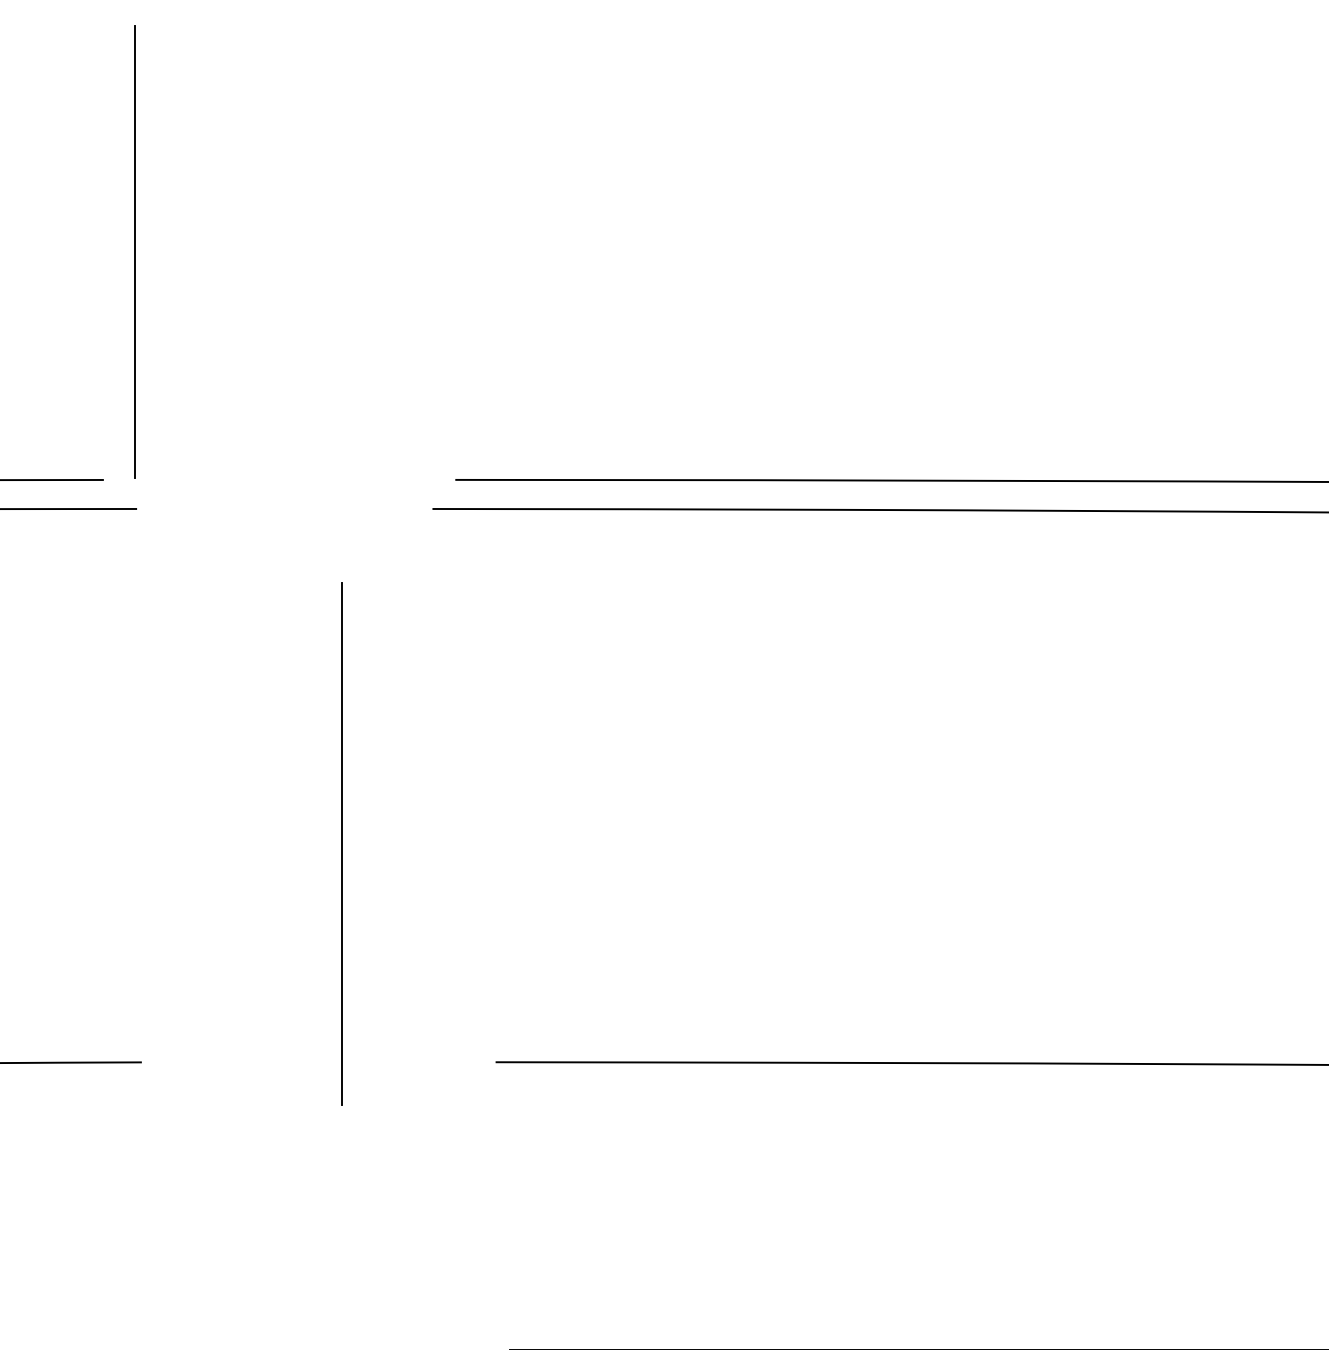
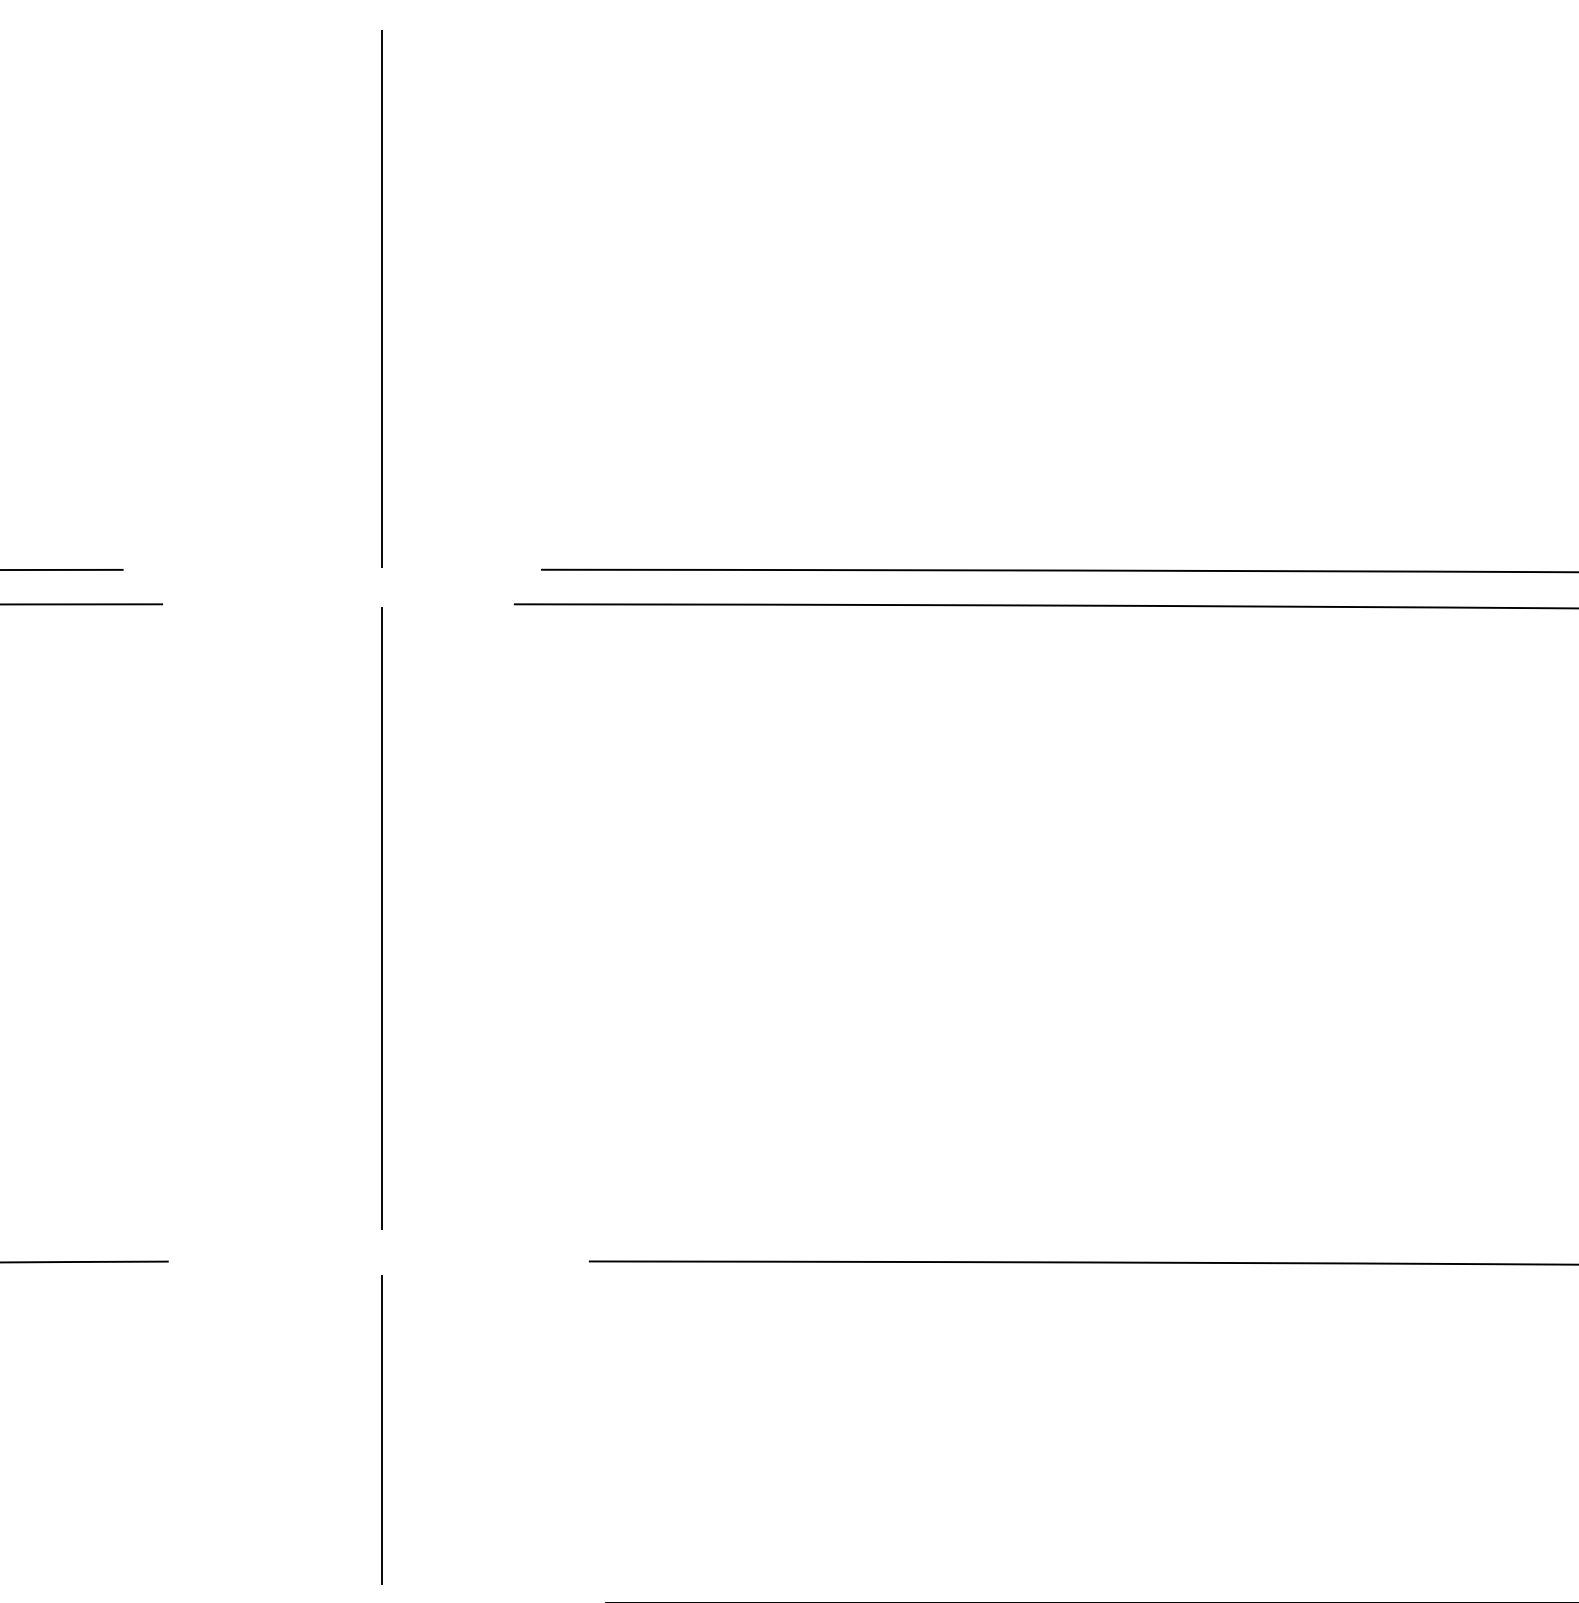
line: (134, 251) -> (381, 298), moved
line: (341, 844) -> (381, 918), moved
line: (321, 1203) -> (382, 1429), added

